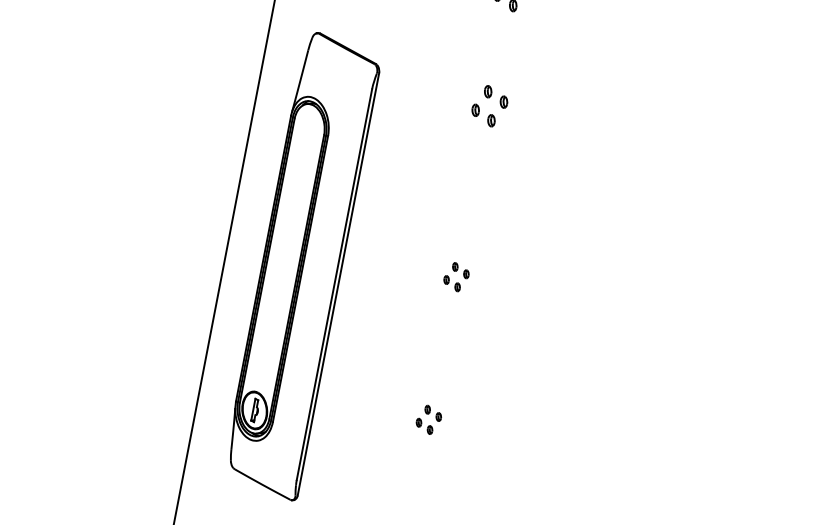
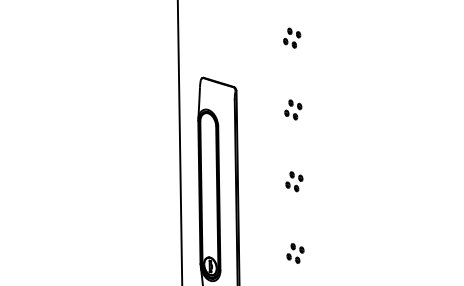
part: (490, 105) -> (293, 109), moved
part: (456, 276) -> (294, 181), size x1.43
part: (428, 419) -> (295, 253), size x1.43

